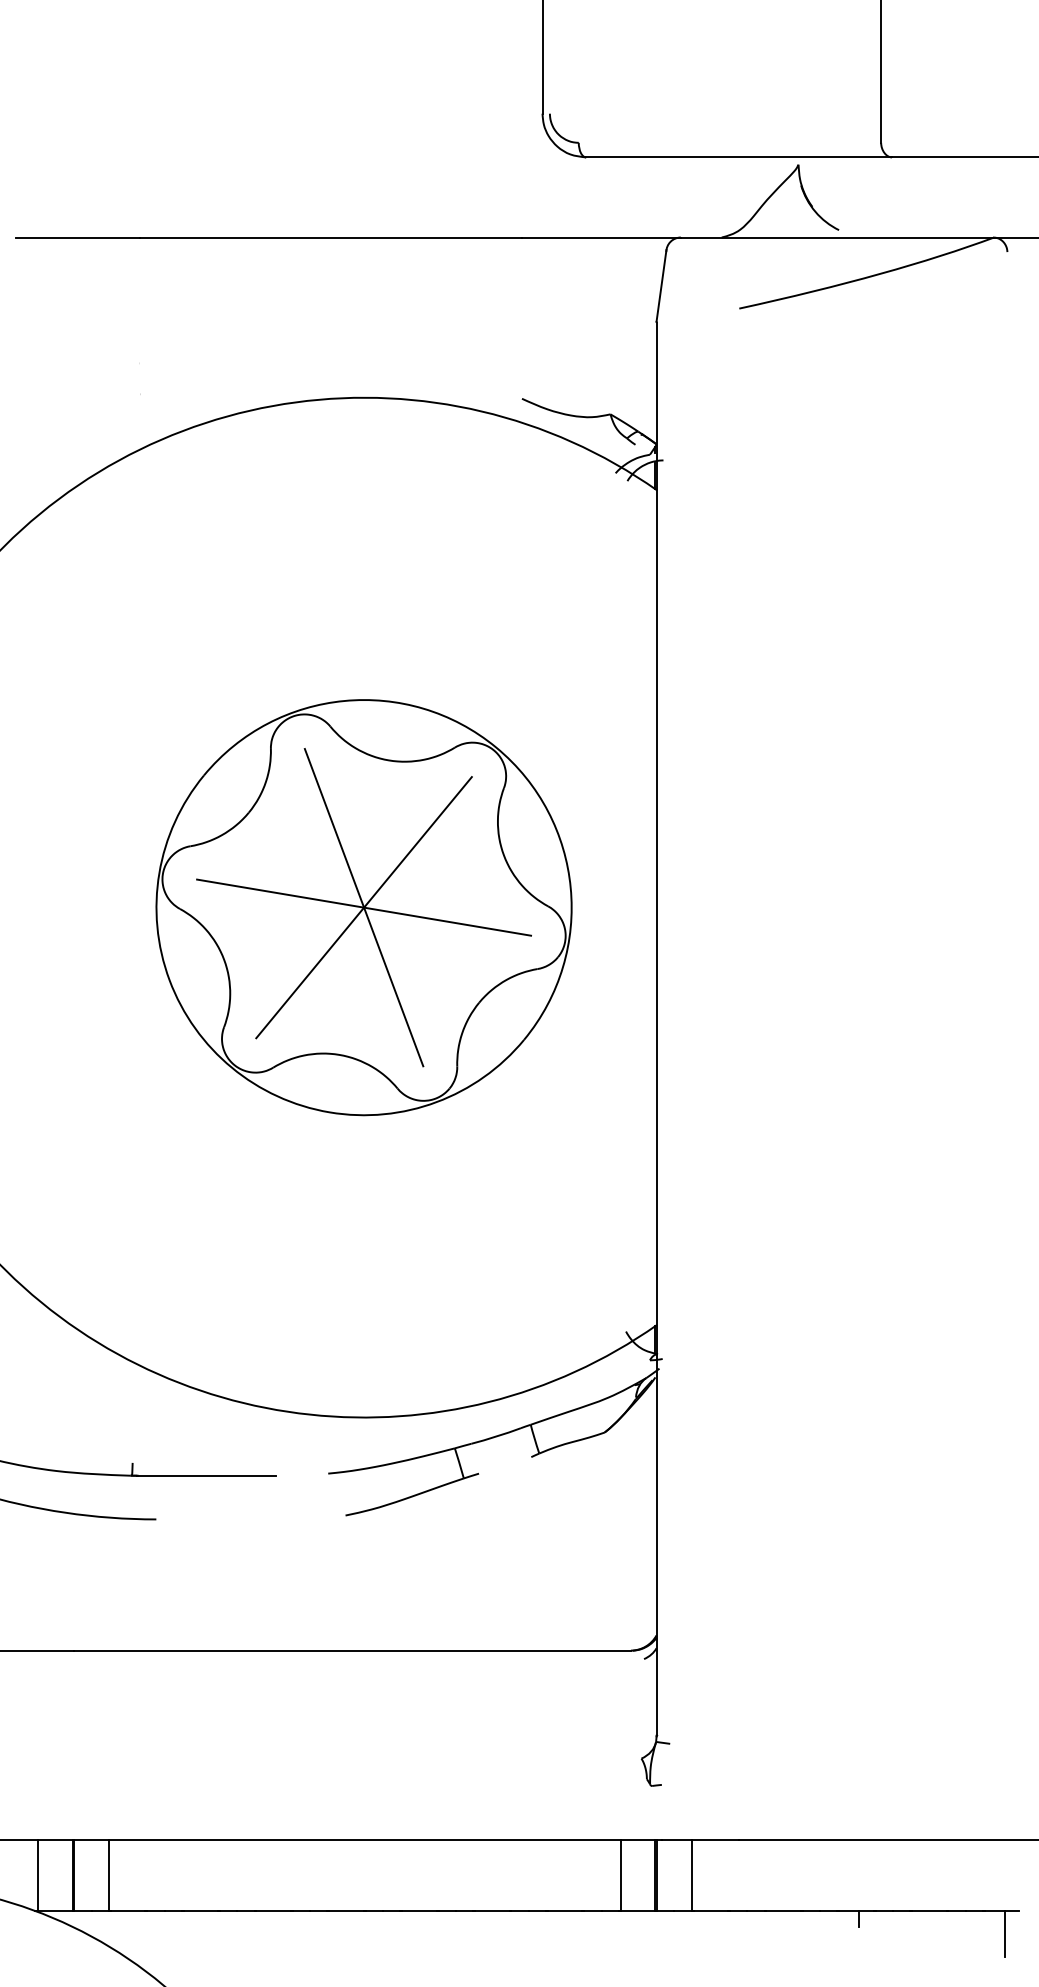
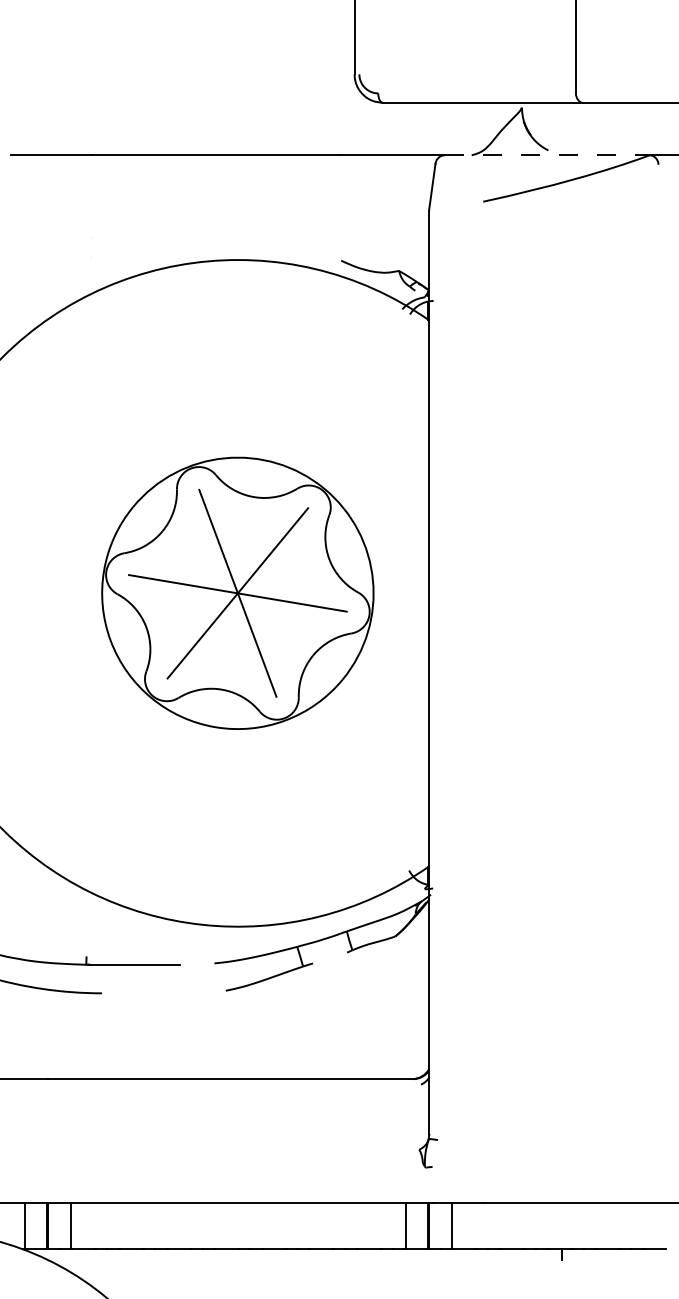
line: (837, 237) -> (547, 155), solid -> dashed
line: (1004, 1934) -> (656, 1264), removed

